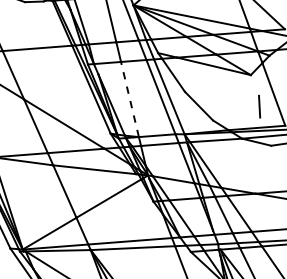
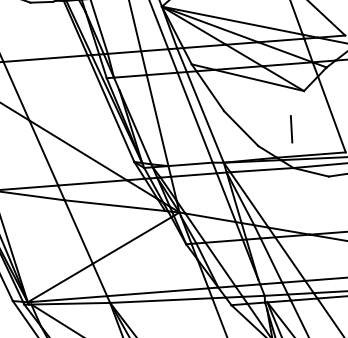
line: (129, 99) -> (157, 120), dashed -> solid
line: (259, 106) -> (291, 129), moved

